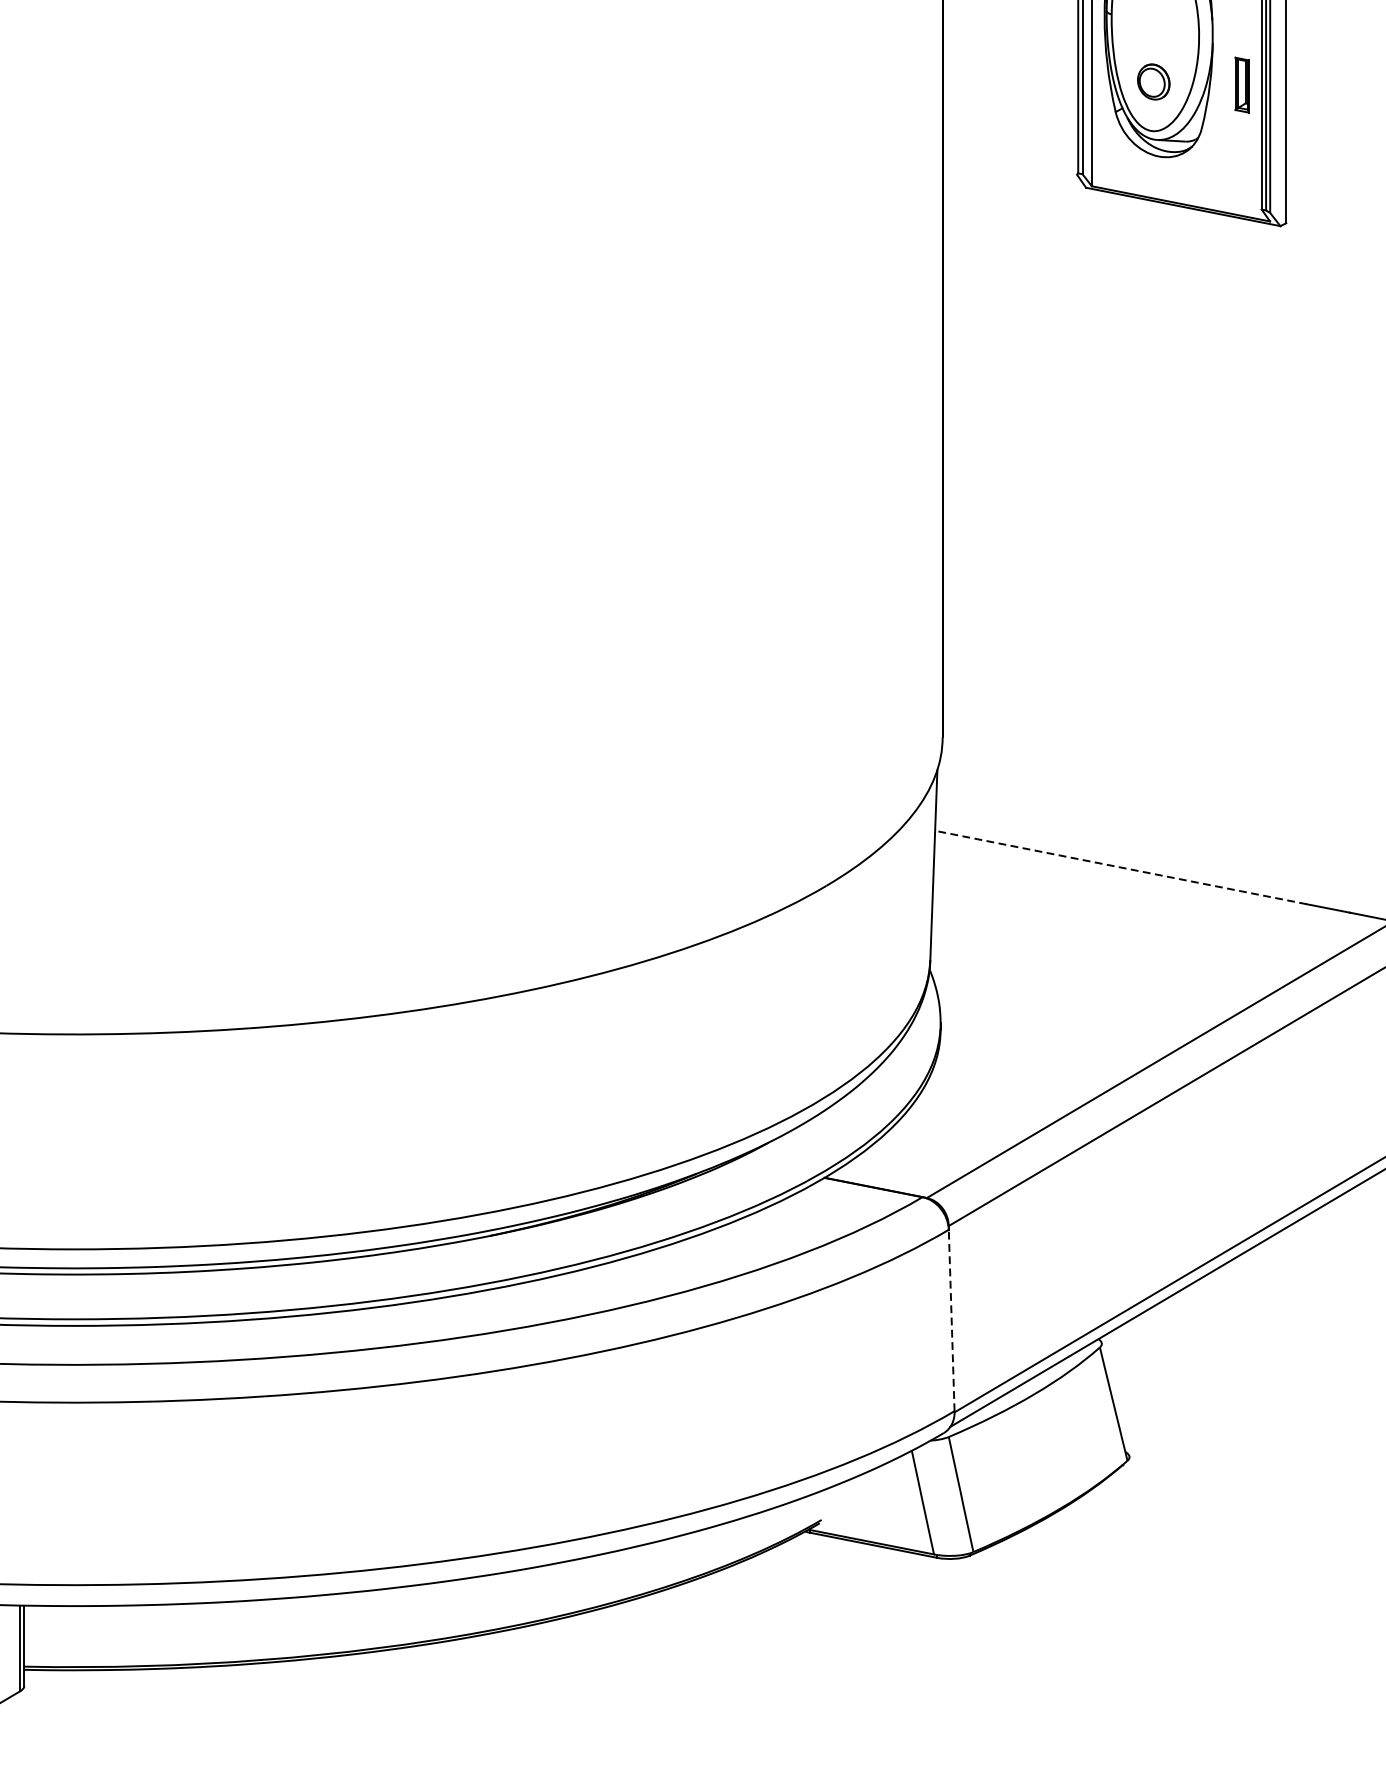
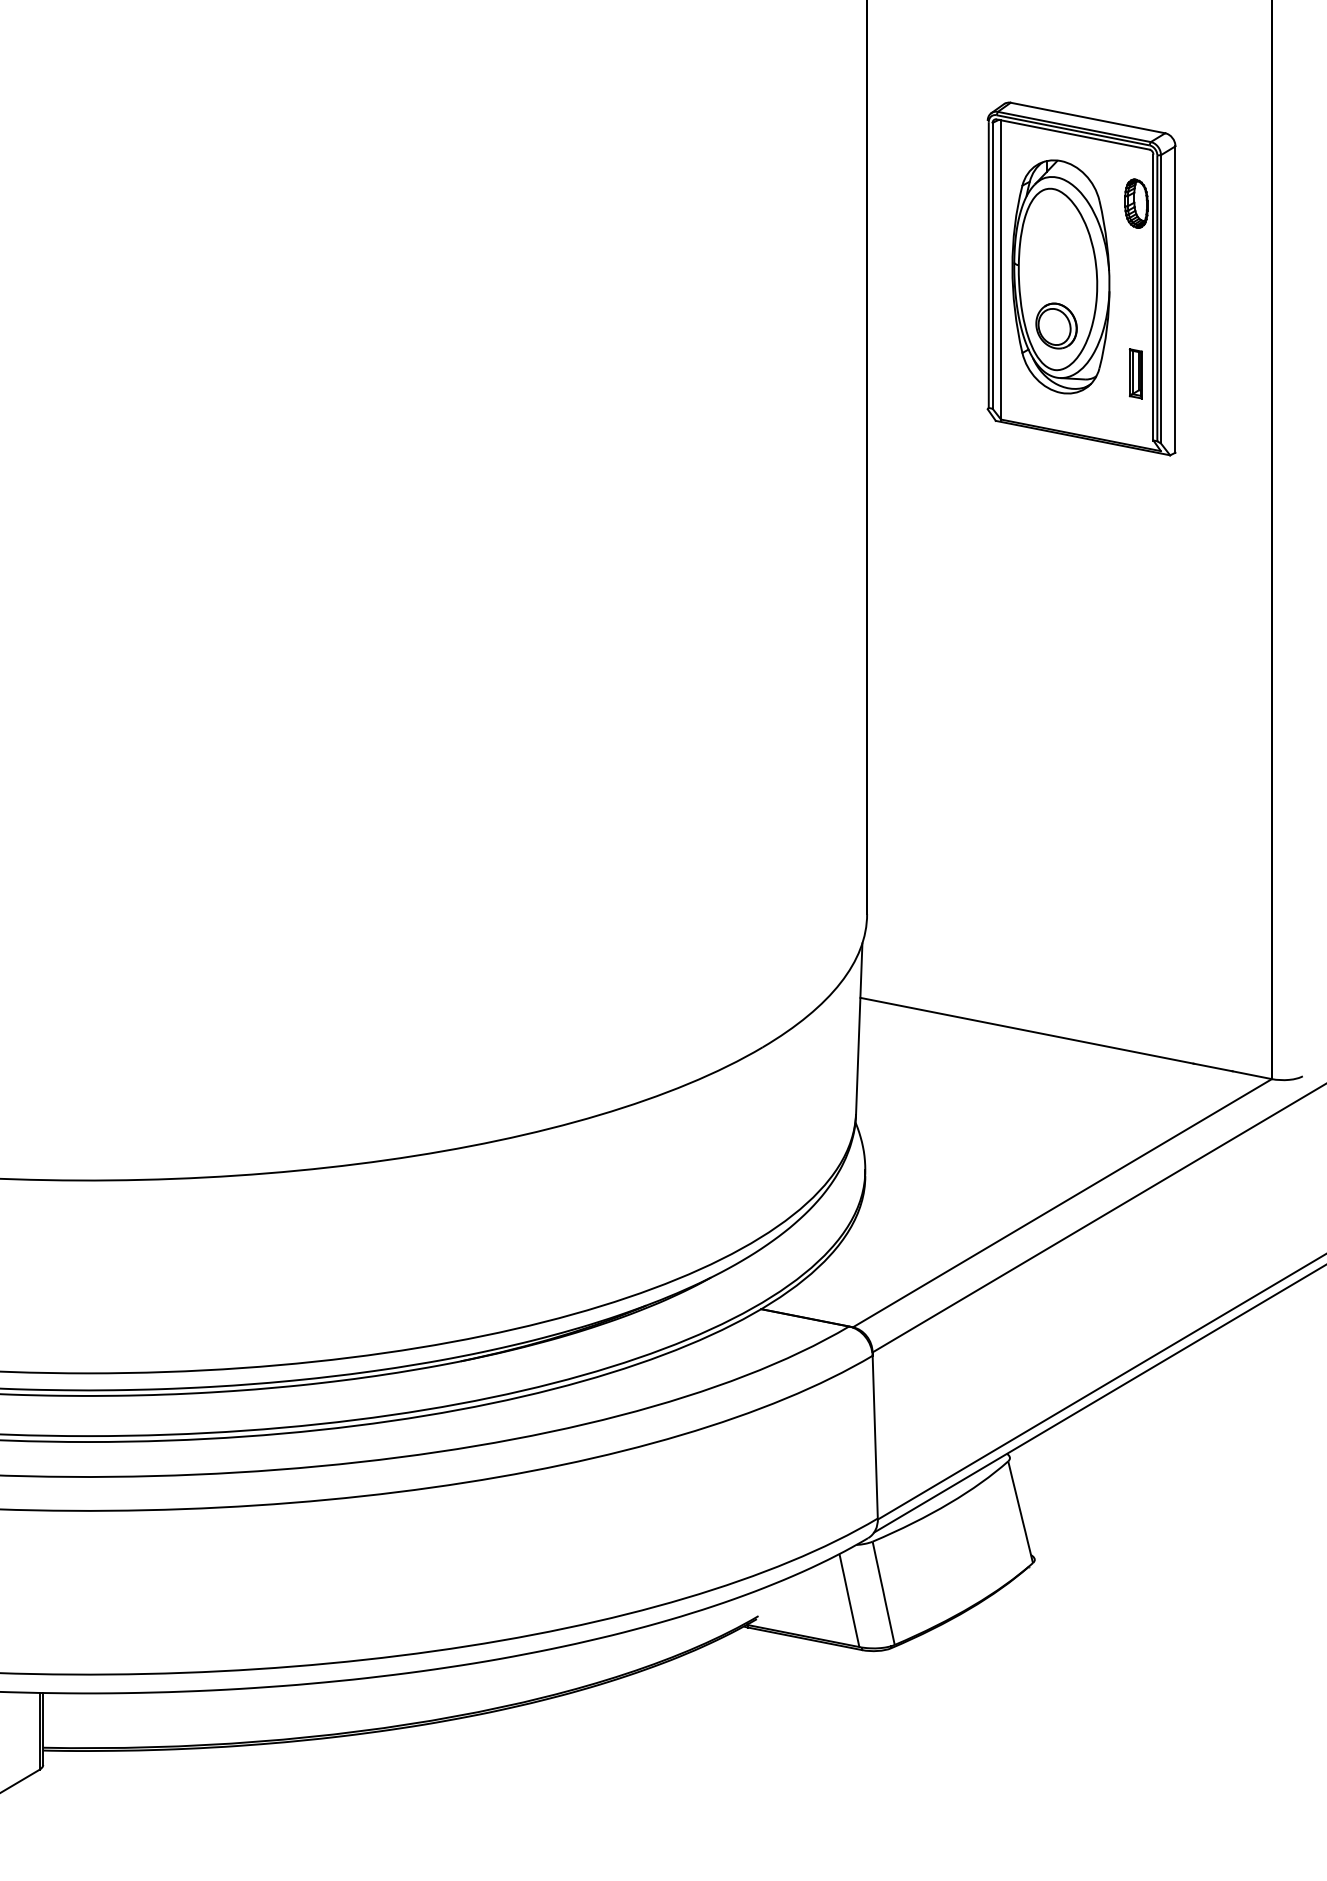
part: (1153, 81) -> (1056, 325), size x1.43
part: (1241, 84) -> (1135, 373), moved
line: (1121, 867) -> (1027, 1030), dashed -> solid
line: (951, 1319) -> (875, 1436), dashed -> solid

